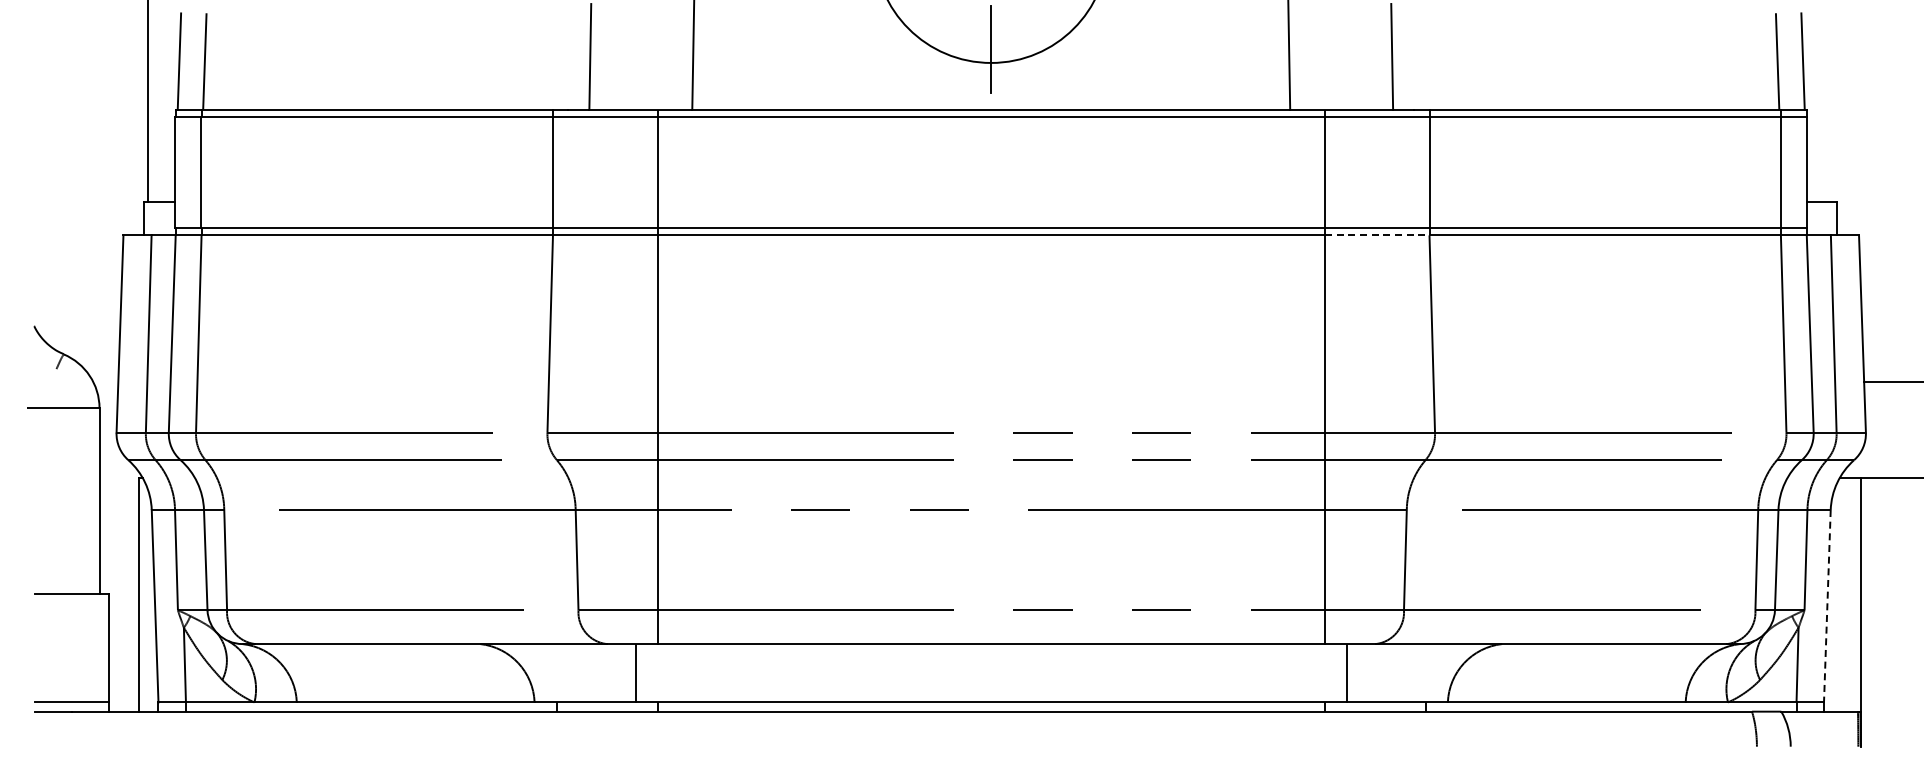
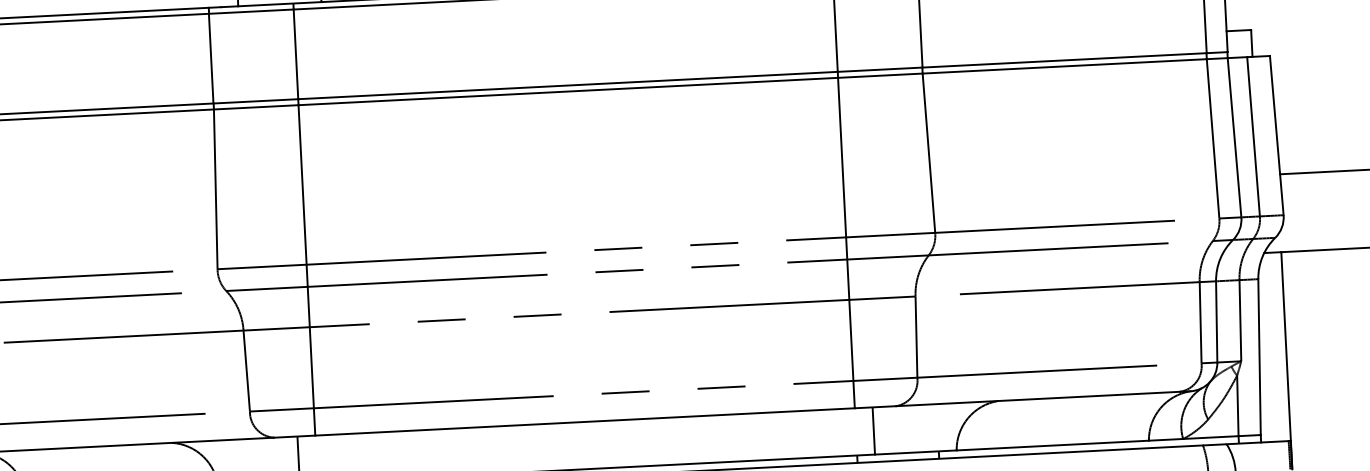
line: (1377, 235) -> (880, 75), dashed -> solid
line: (1827, 606) -> (1259, 357), dashed -> solid

